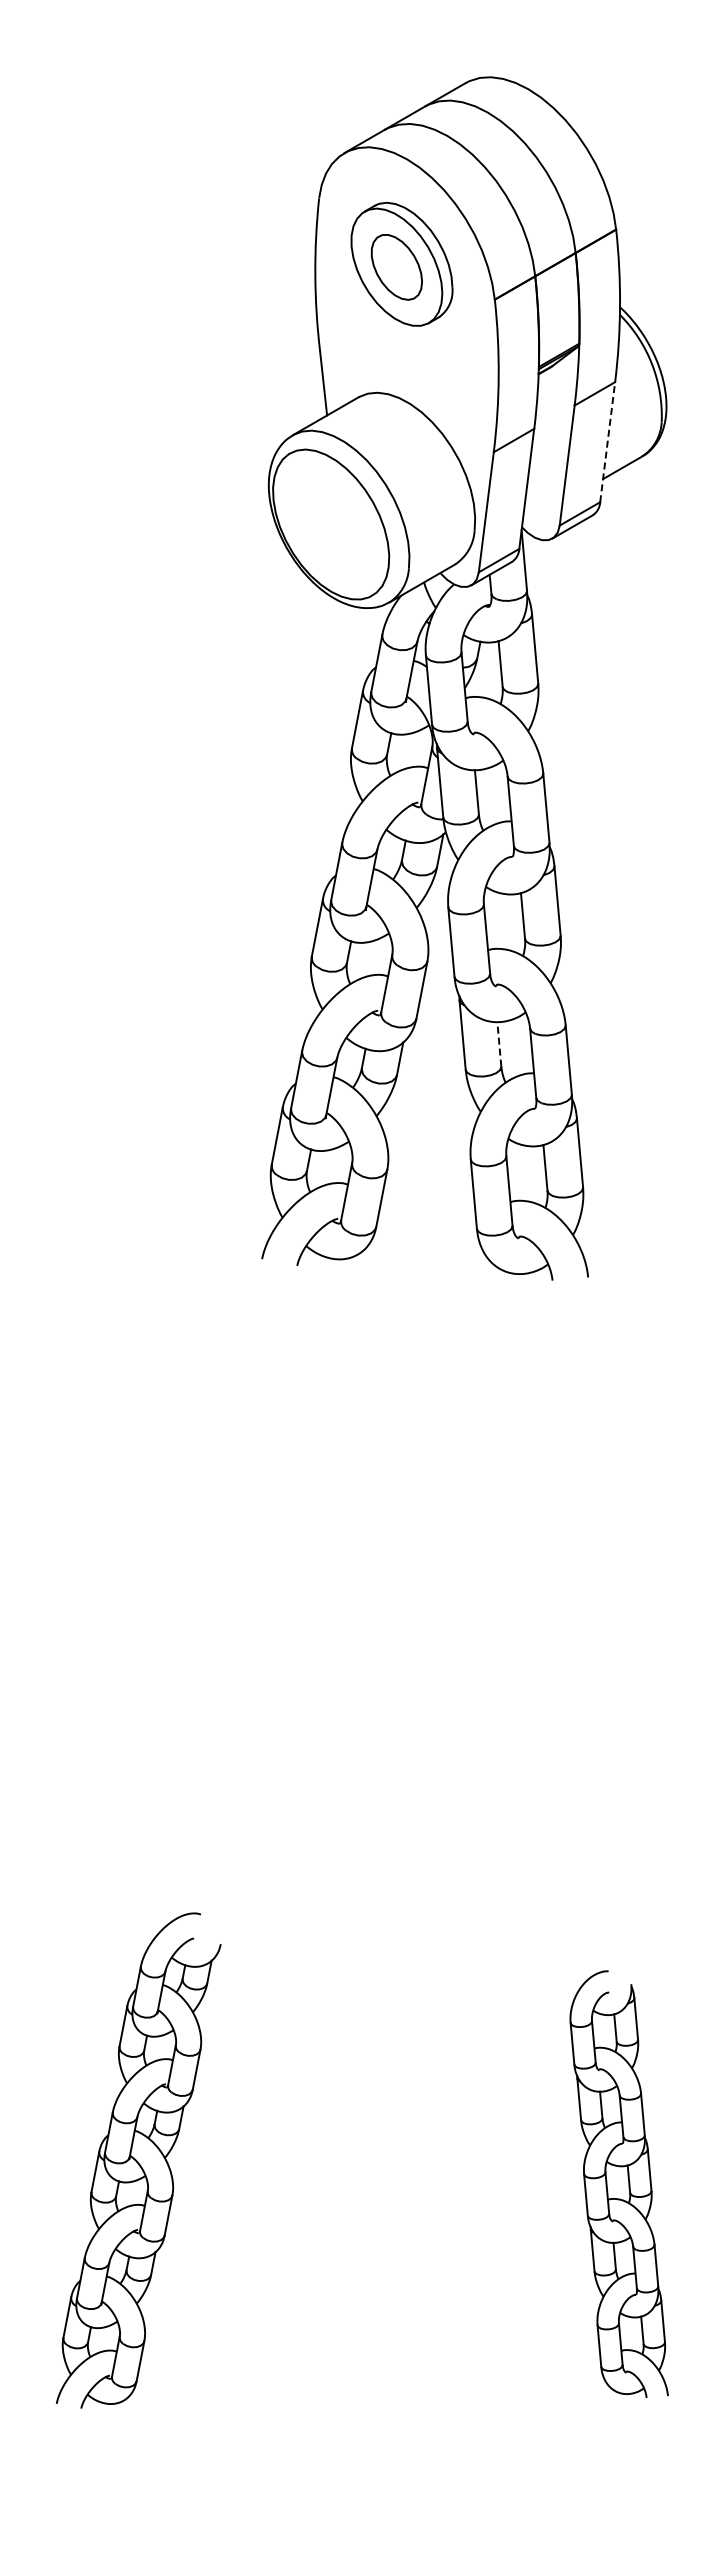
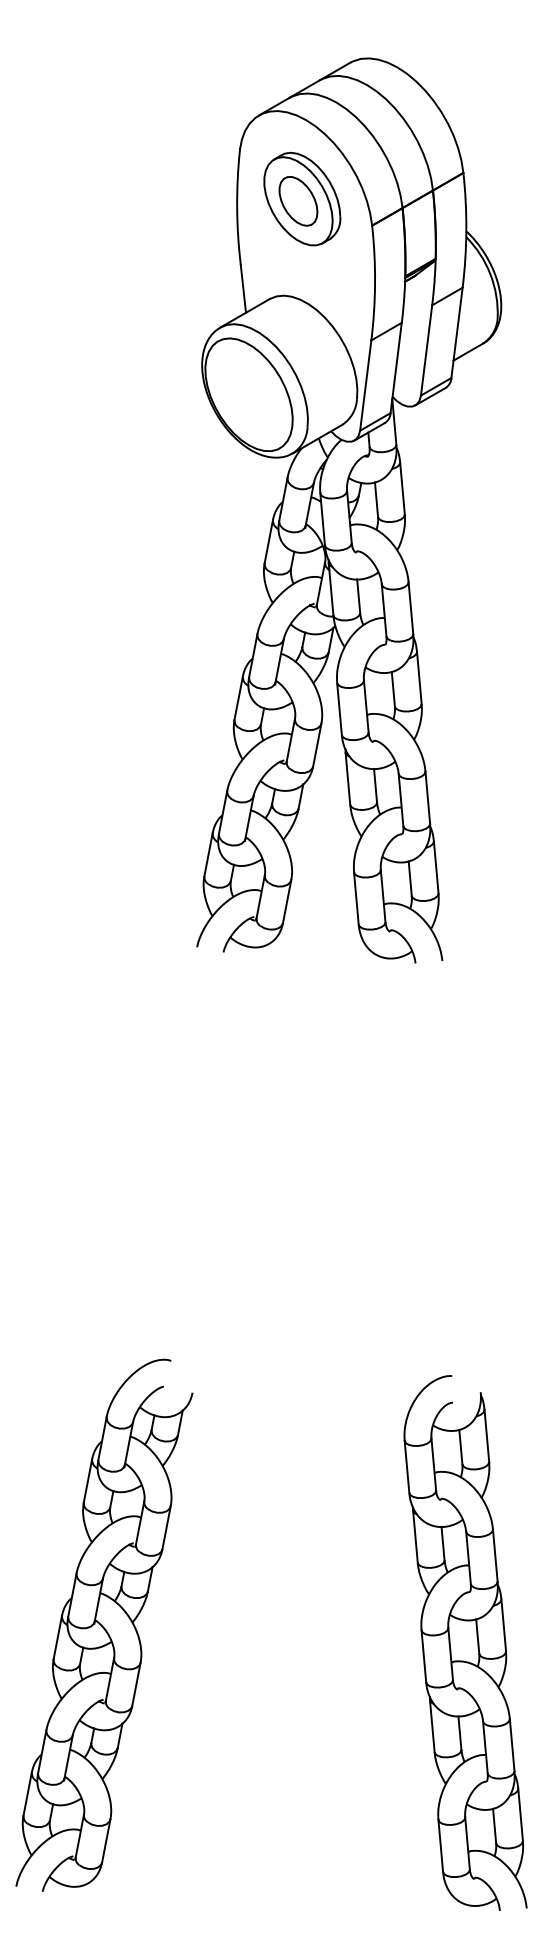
line: (607, 441) -> (456, 332), dashed -> solid
line: (499, 1043) -> (375, 785), dashed -> solid
part: (138, 2160) -> (104, 1625), size x1.43
part: (619, 2184) -> (465, 1643), size x1.67

